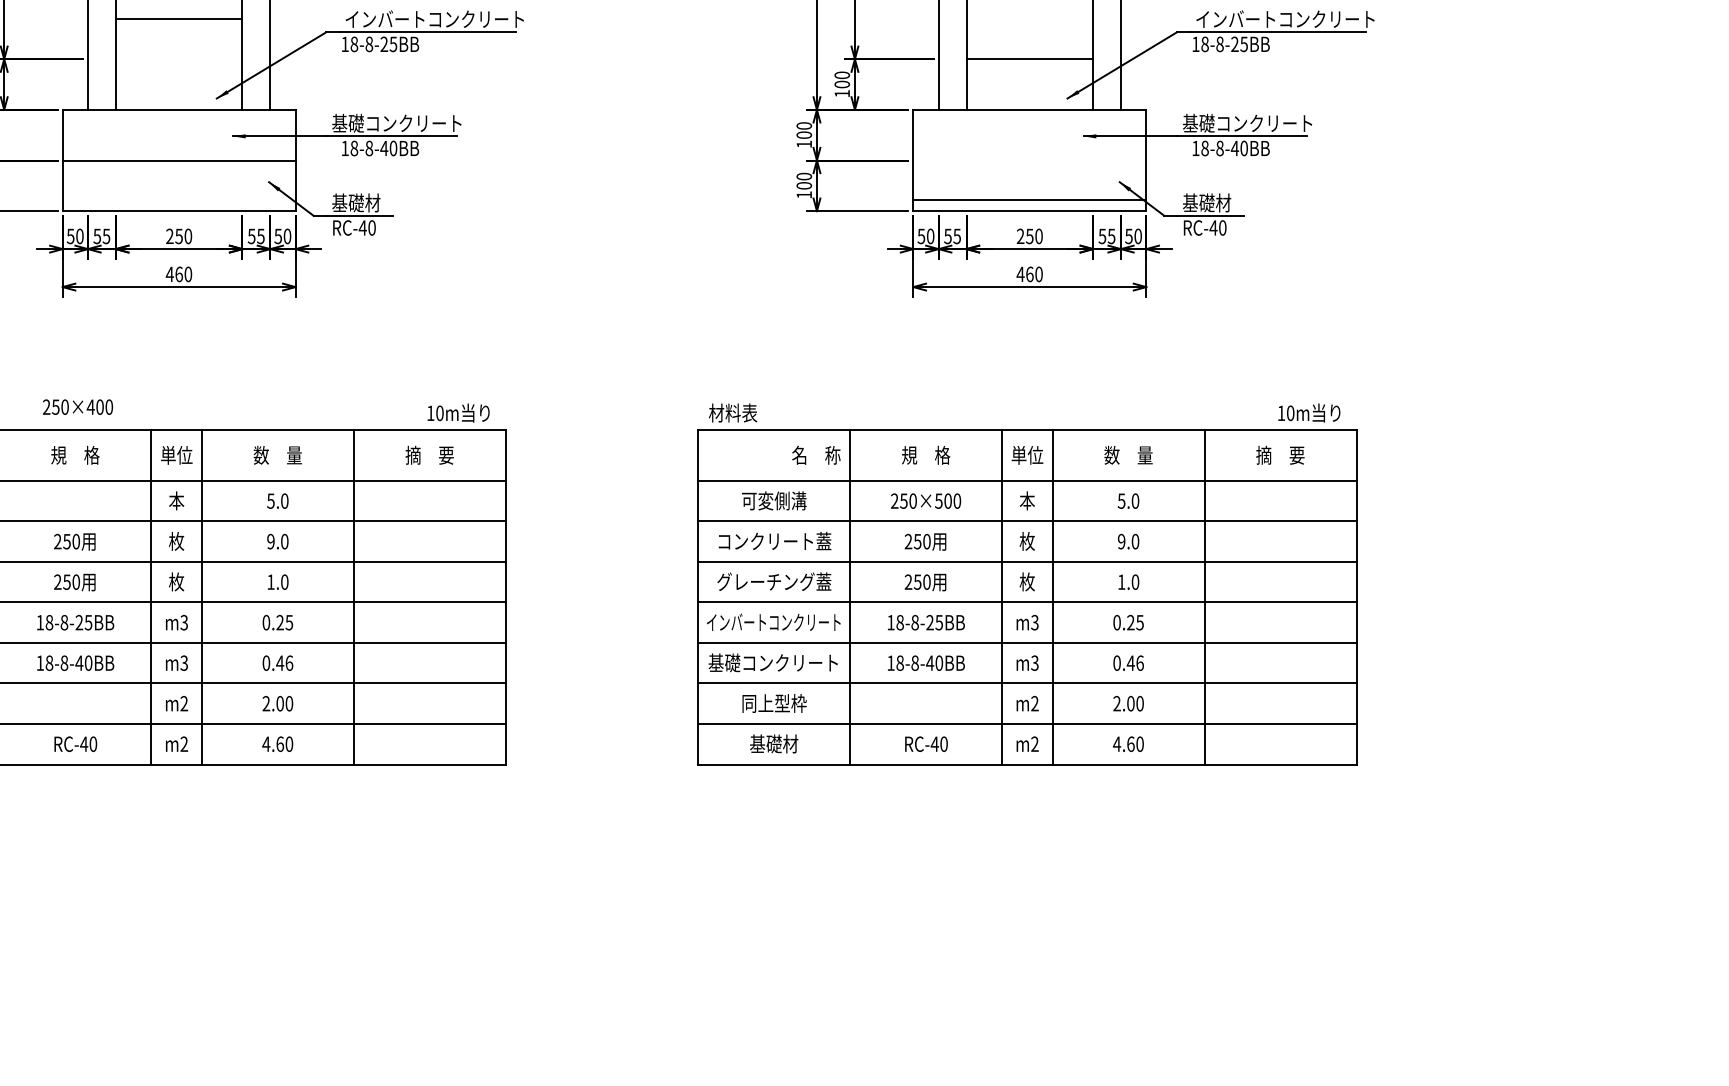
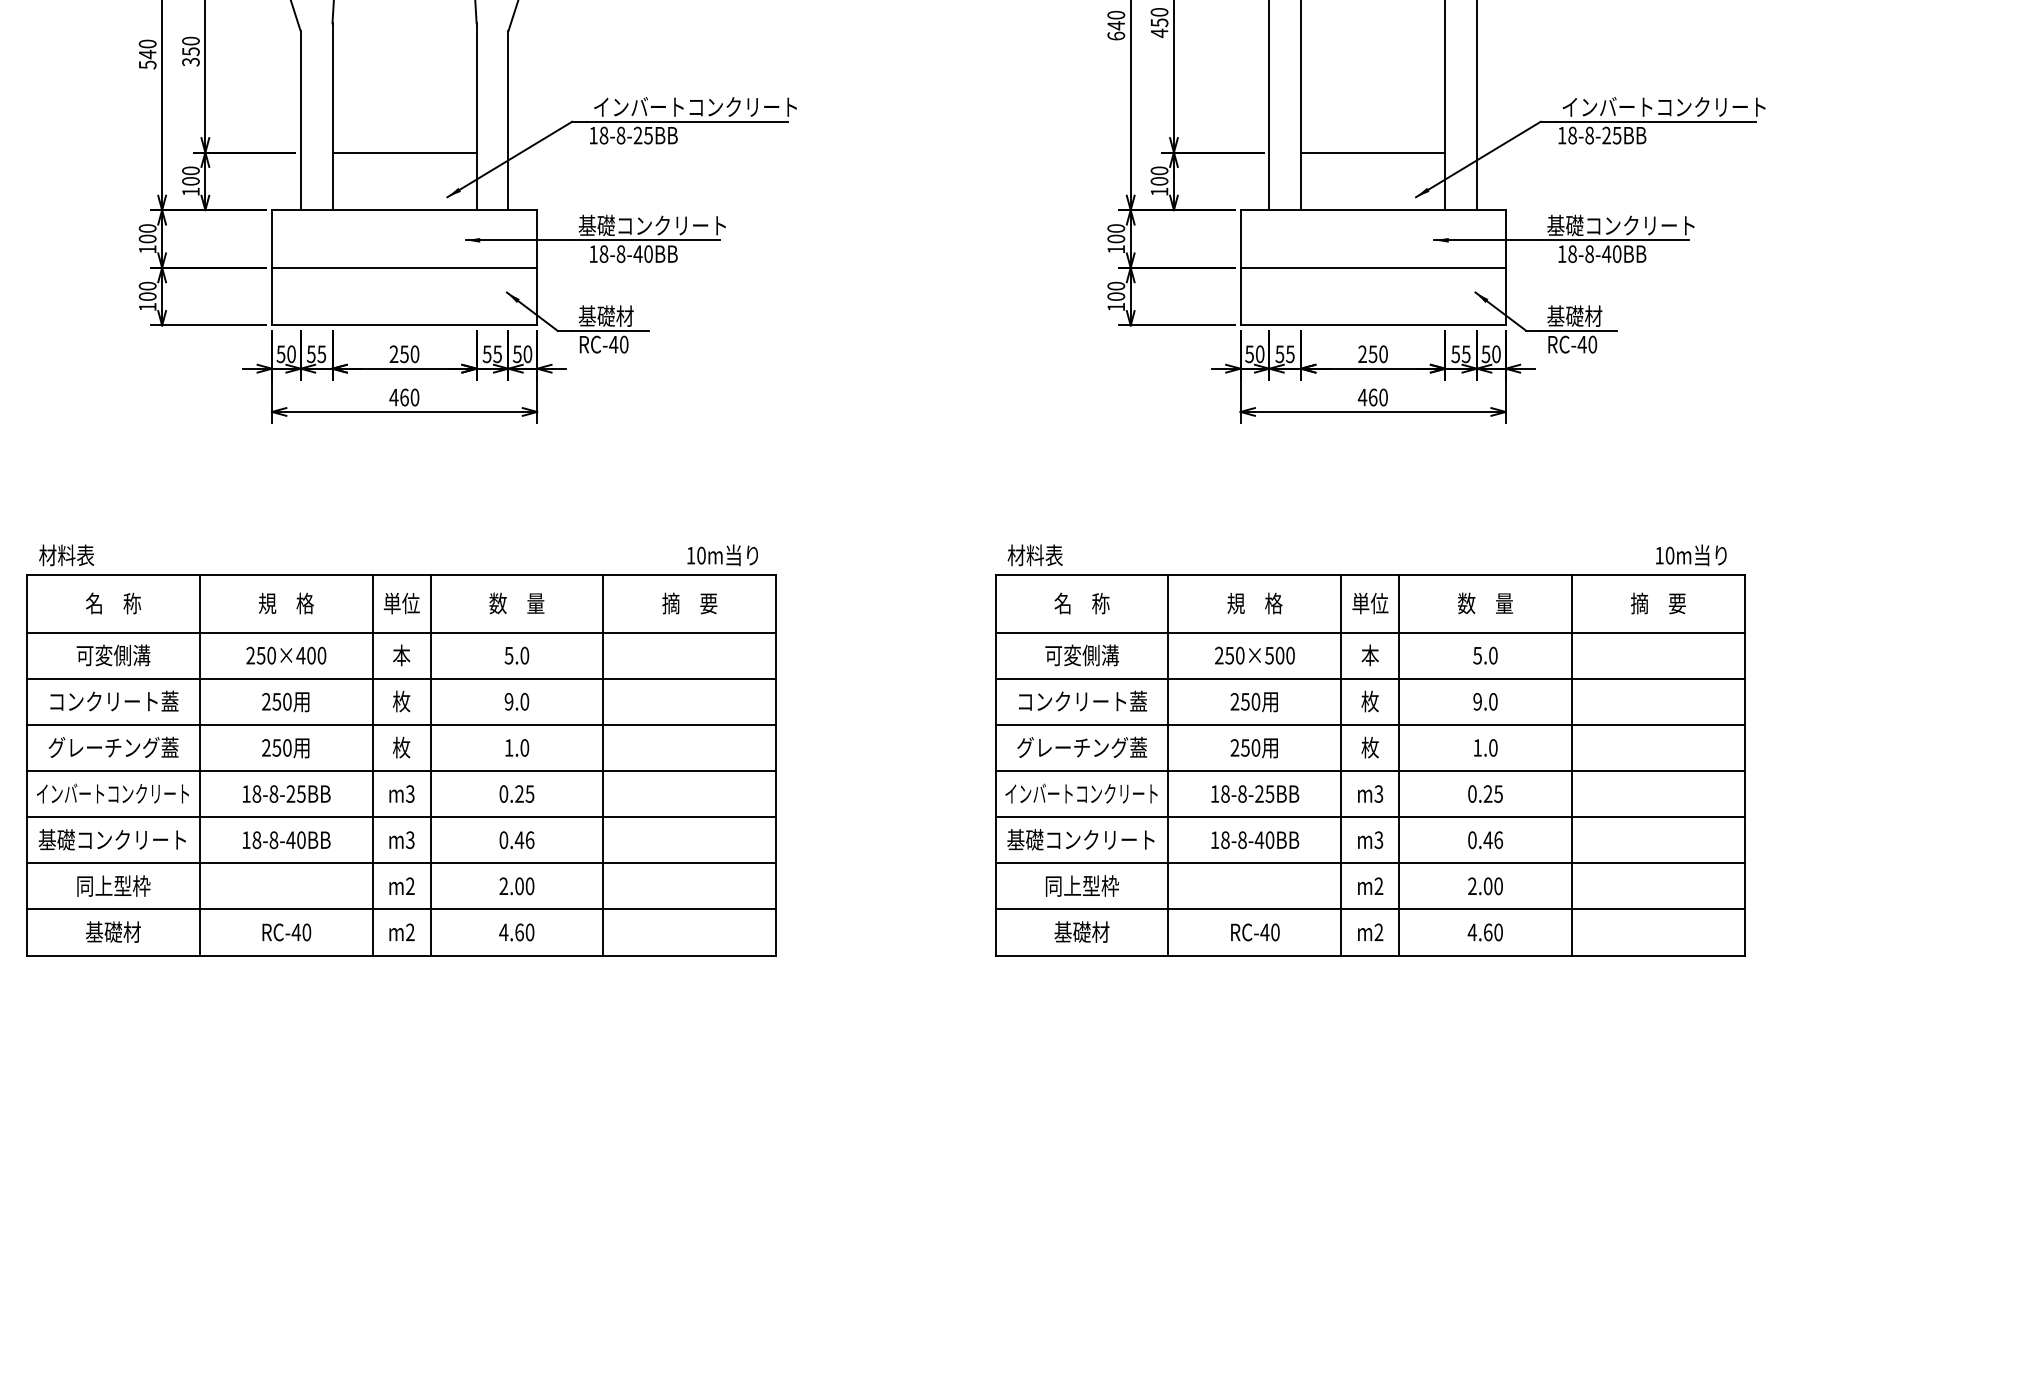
line: (179, 18) -> (404, 152), moved
line: (1029, 199) -> (1372, 267), moved
text: (78, 407) -> (286, 655), moved
text: (815, 455) -> (1081, 603), moved

